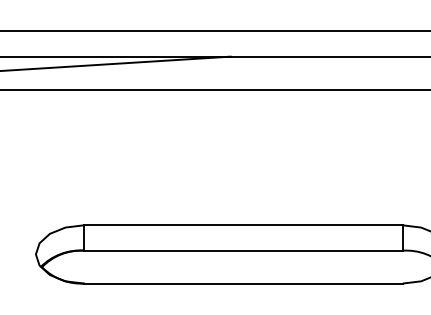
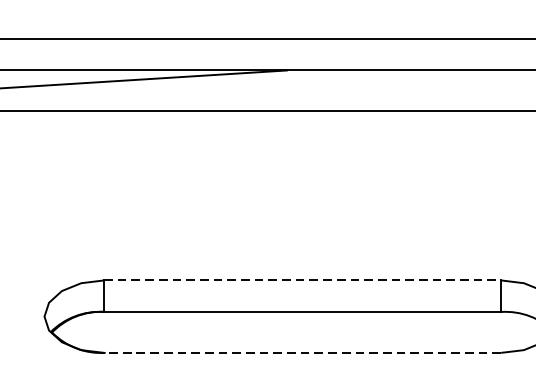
line: (243, 225) -> (302, 280), solid -> dashed
line: (243, 283) -> (302, 352), solid -> dashed

